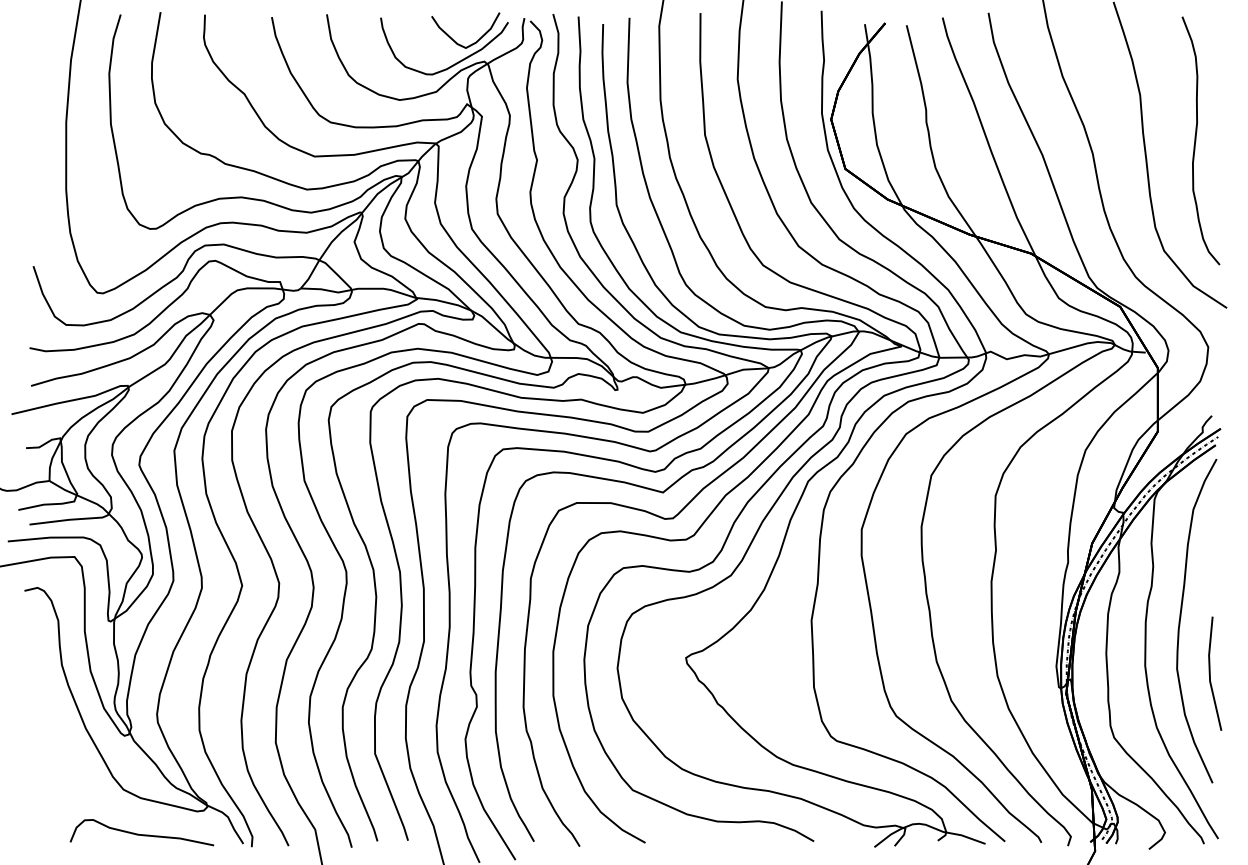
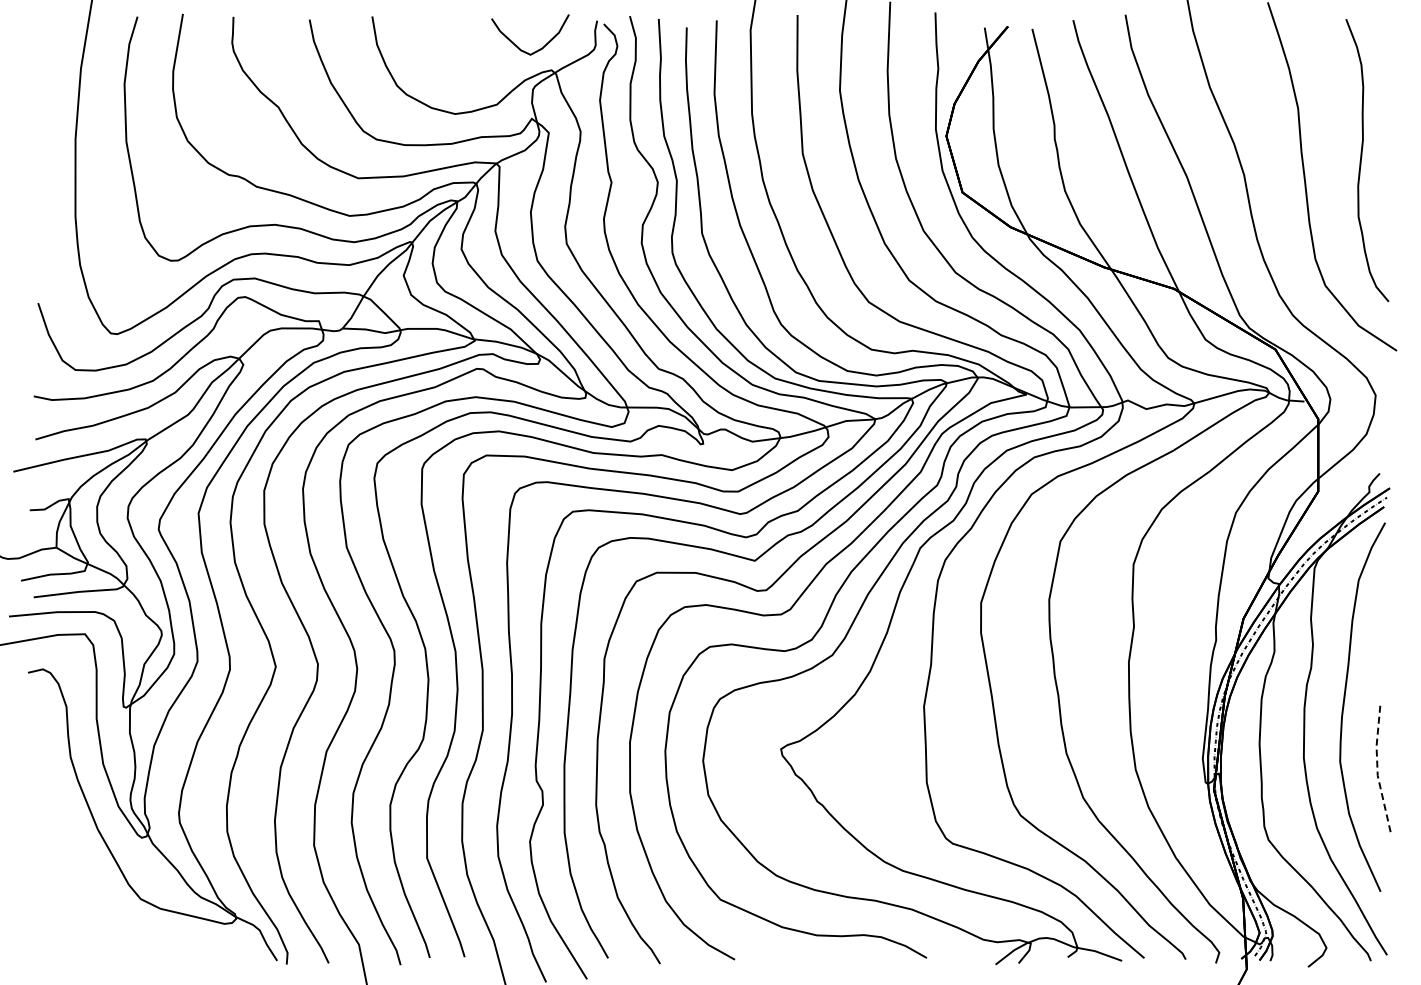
curve: (454, 63) -> (517, 72), removed
line: (1209, 673) -> (1377, 766), solid -> dashed
curve: (141, 833) -> (161, 949), removed

